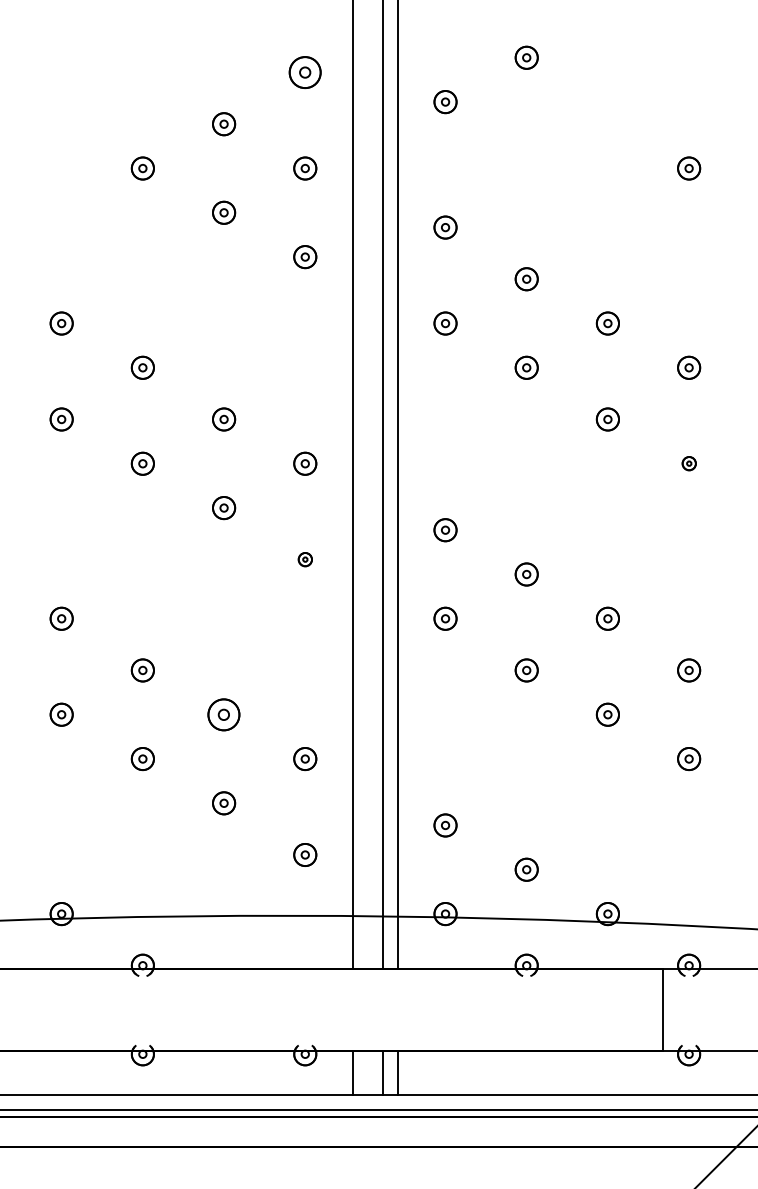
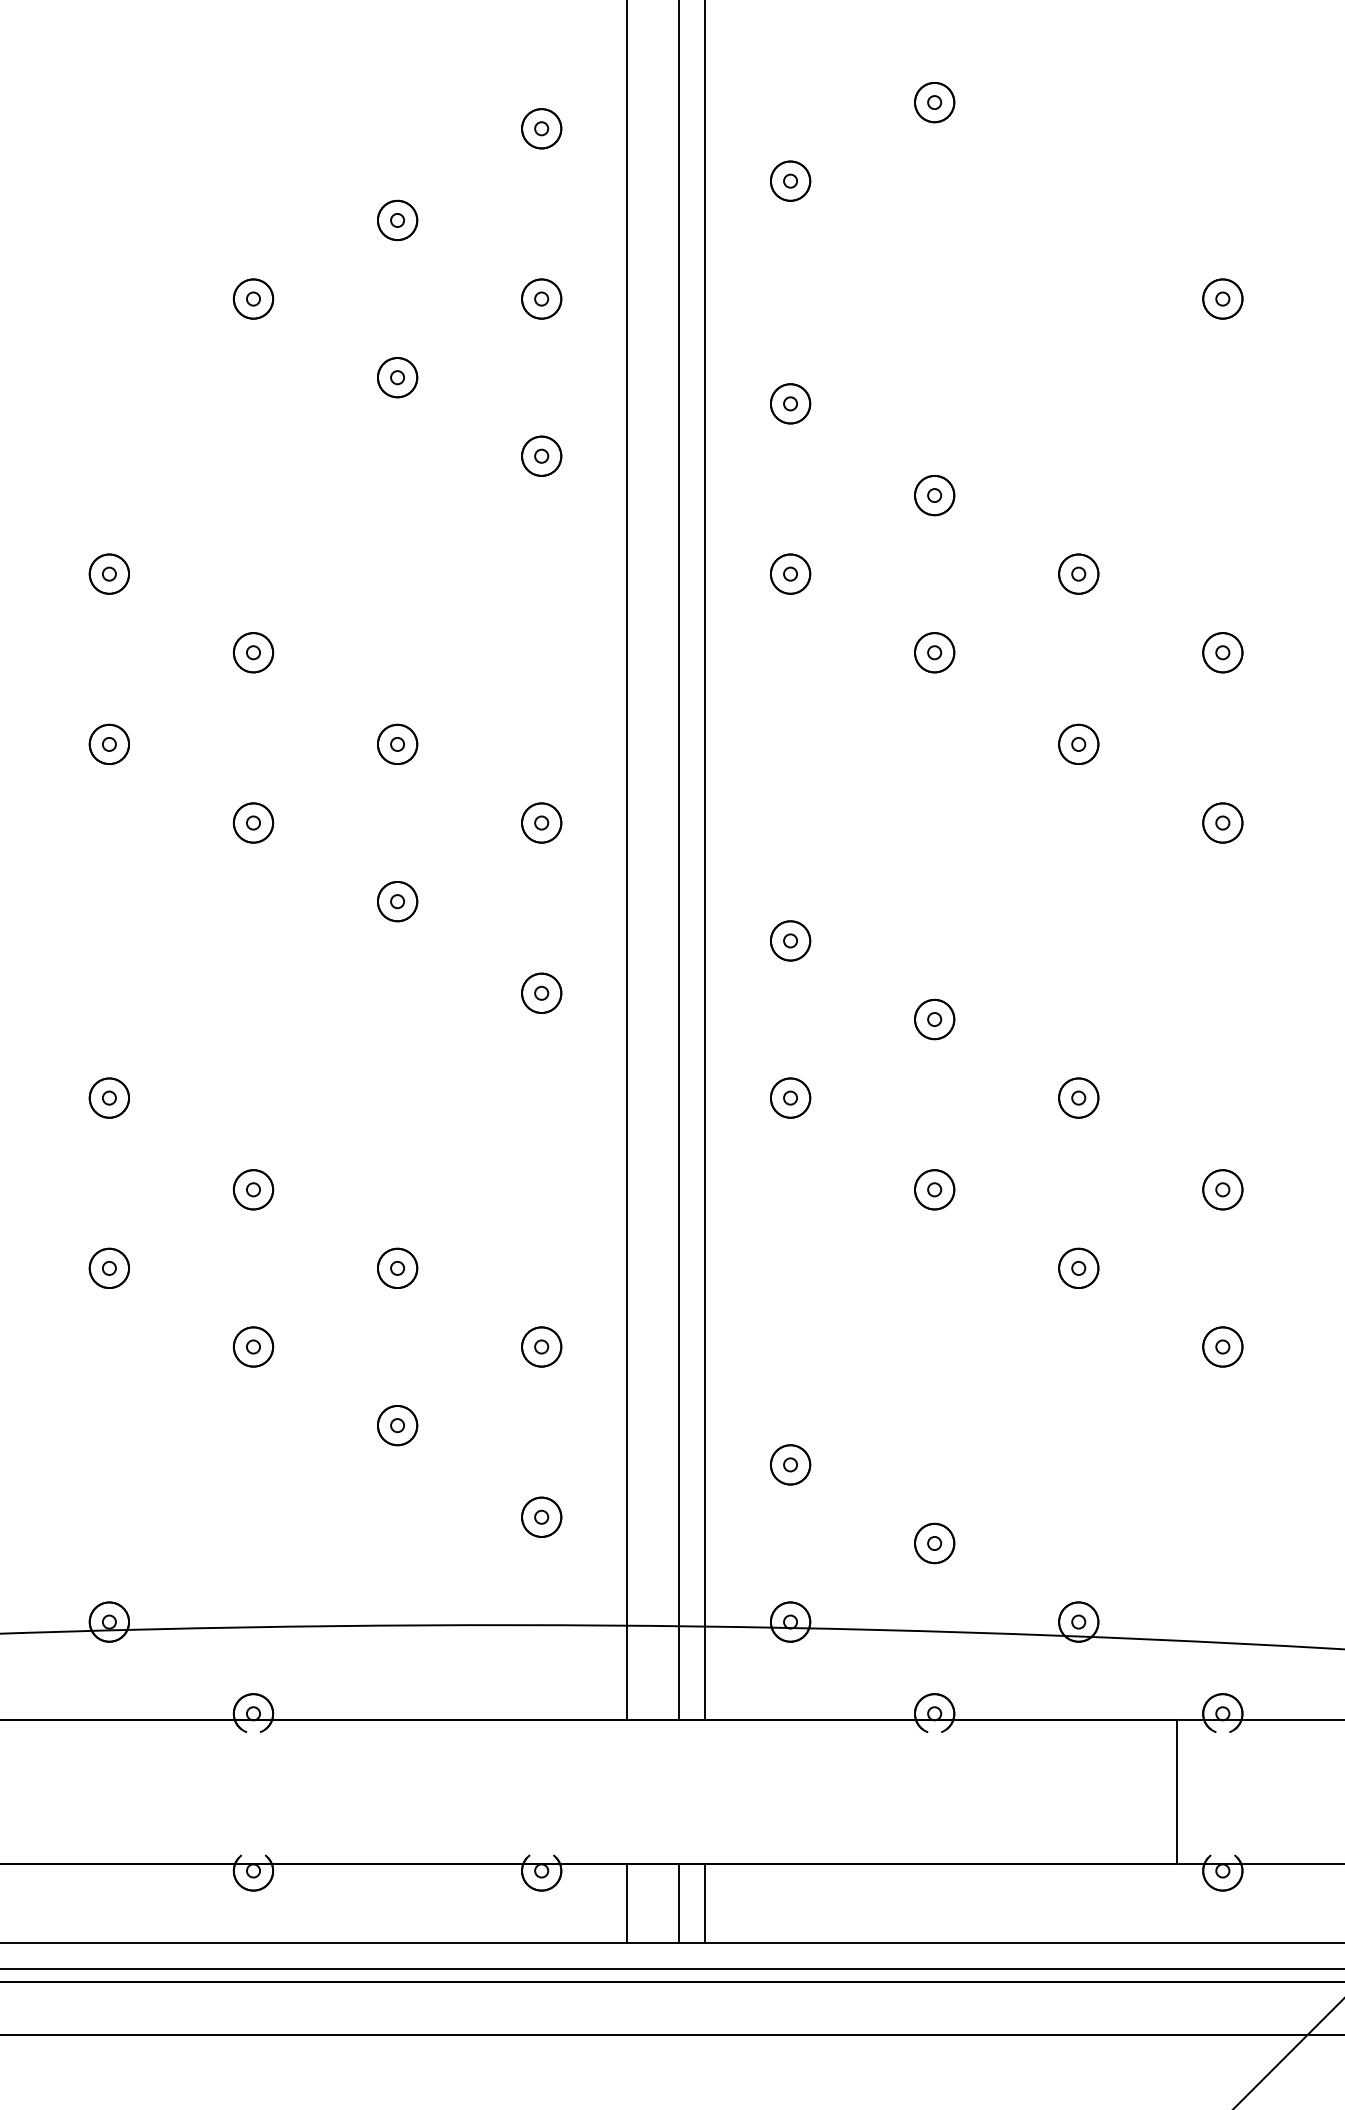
part: (305, 72) -> (542, 128), size x0.71
part: (689, 463) -> (1223, 822), size x1.67
part: (305, 559) -> (542, 992), size x1.67
part: (224, 714) -> (398, 1267), size x0.71

